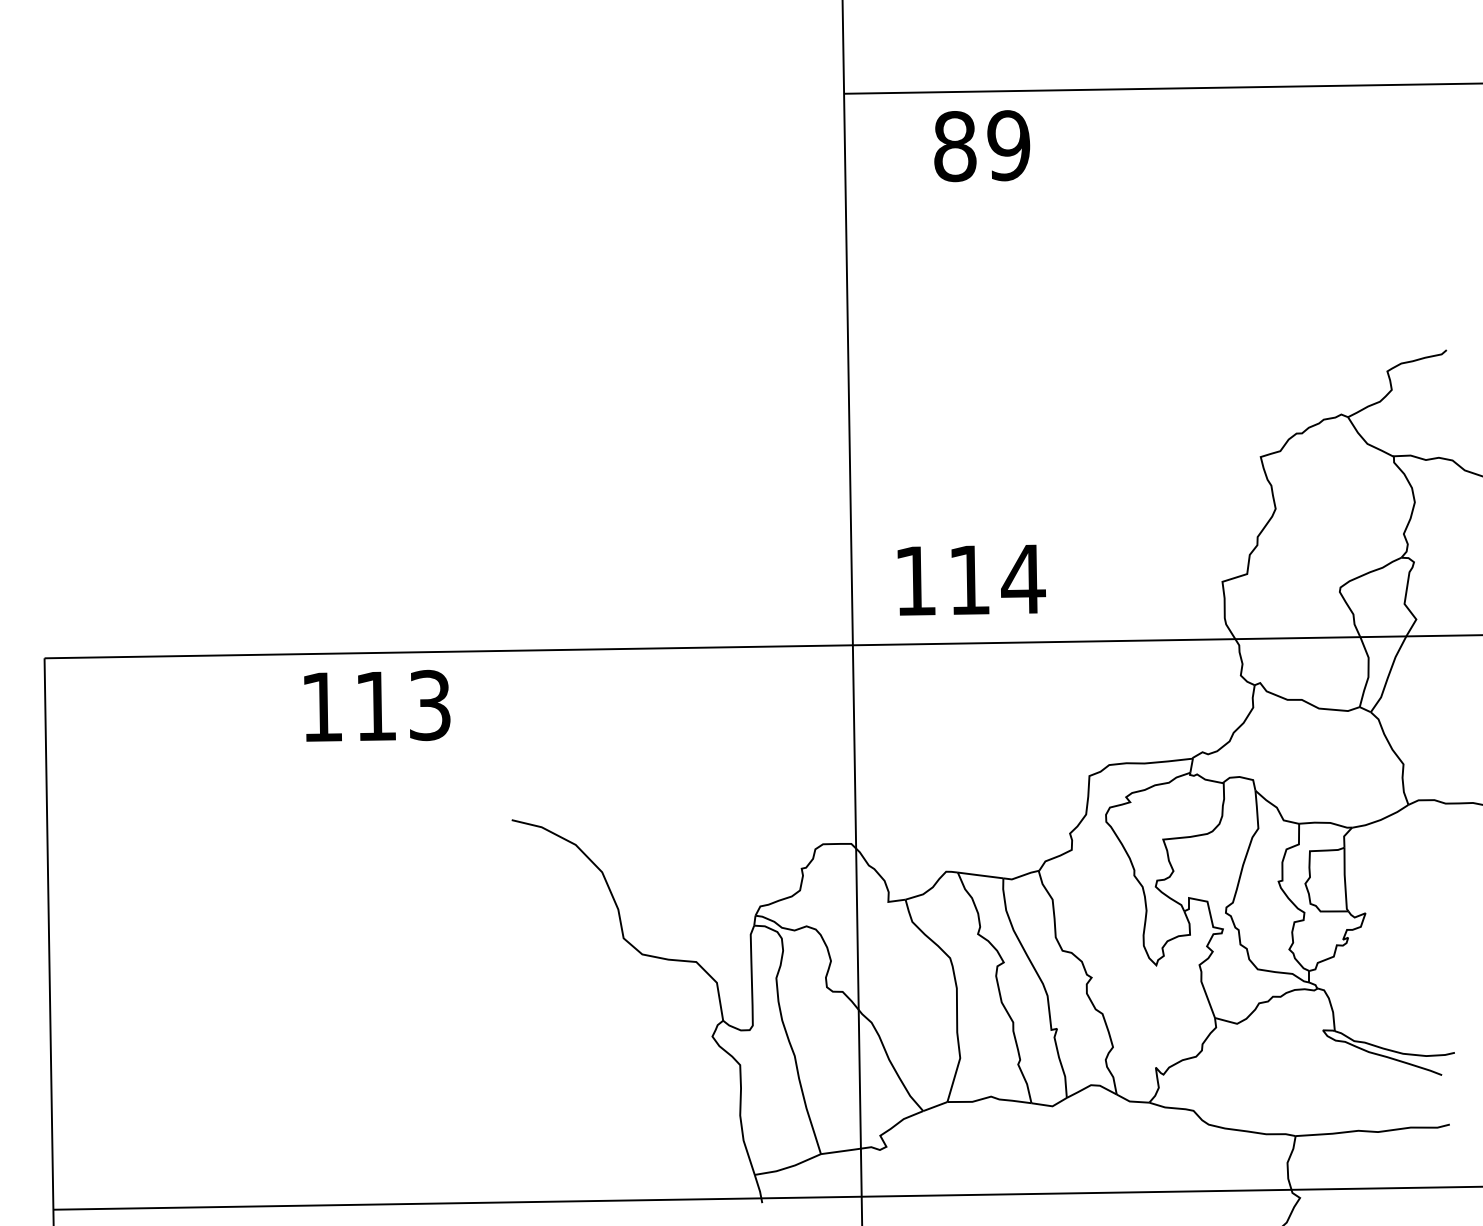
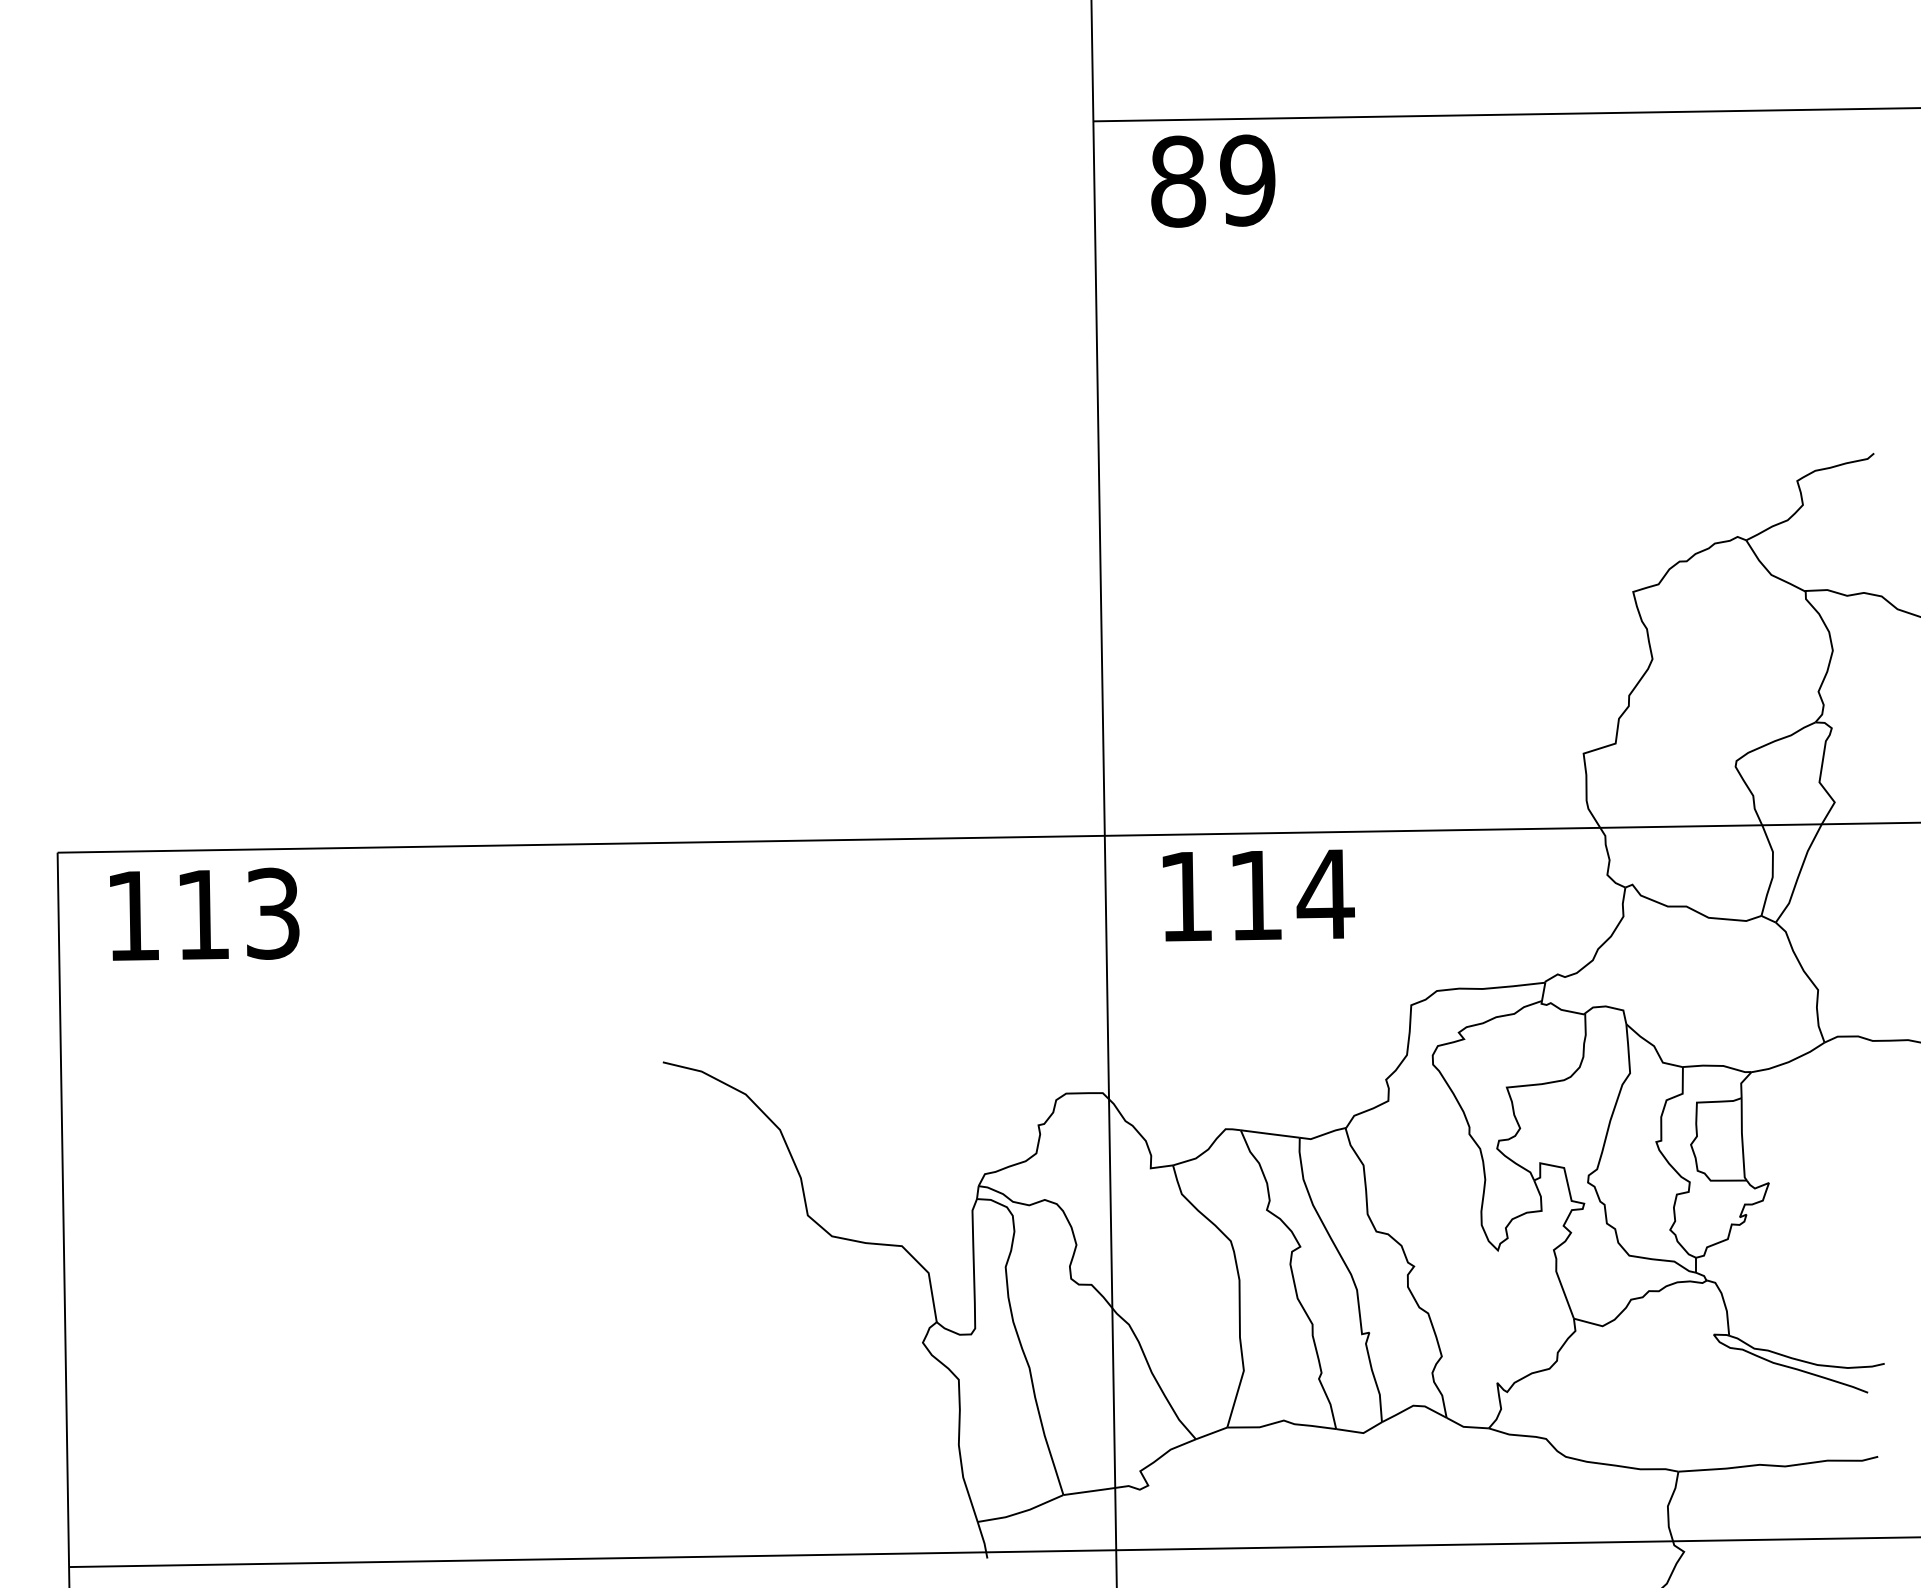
text: (982, 145) -> (1213, 180), moved
text: (971, 580) -> (1258, 895), moved
text: (377, 705) -> (204, 913), moved

